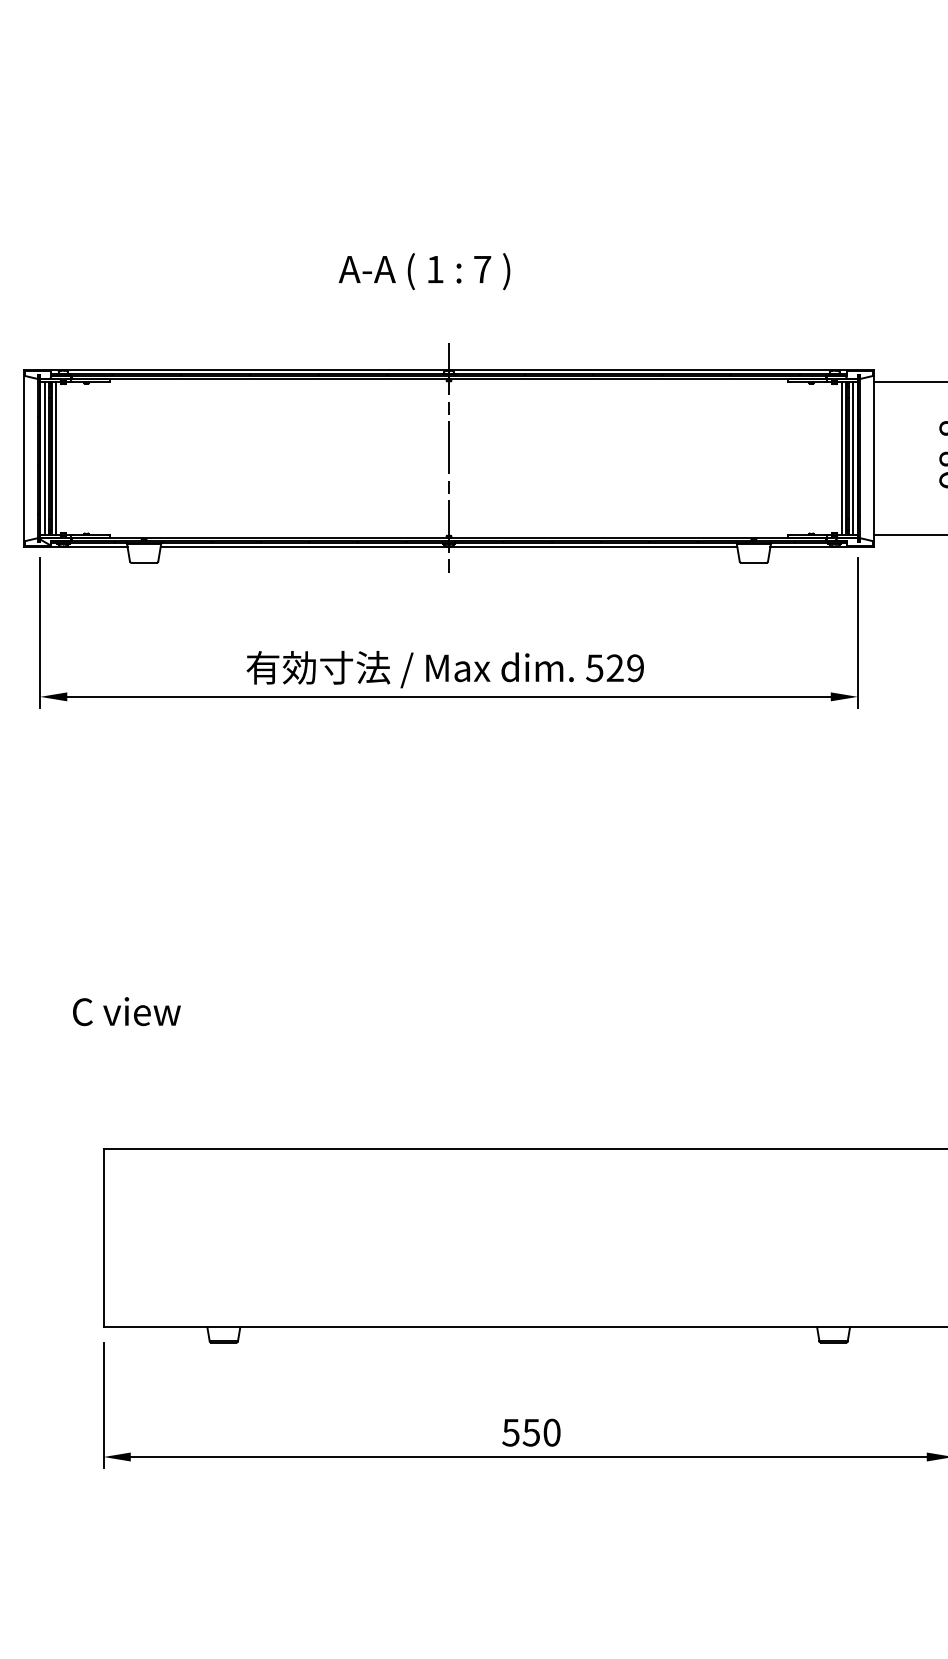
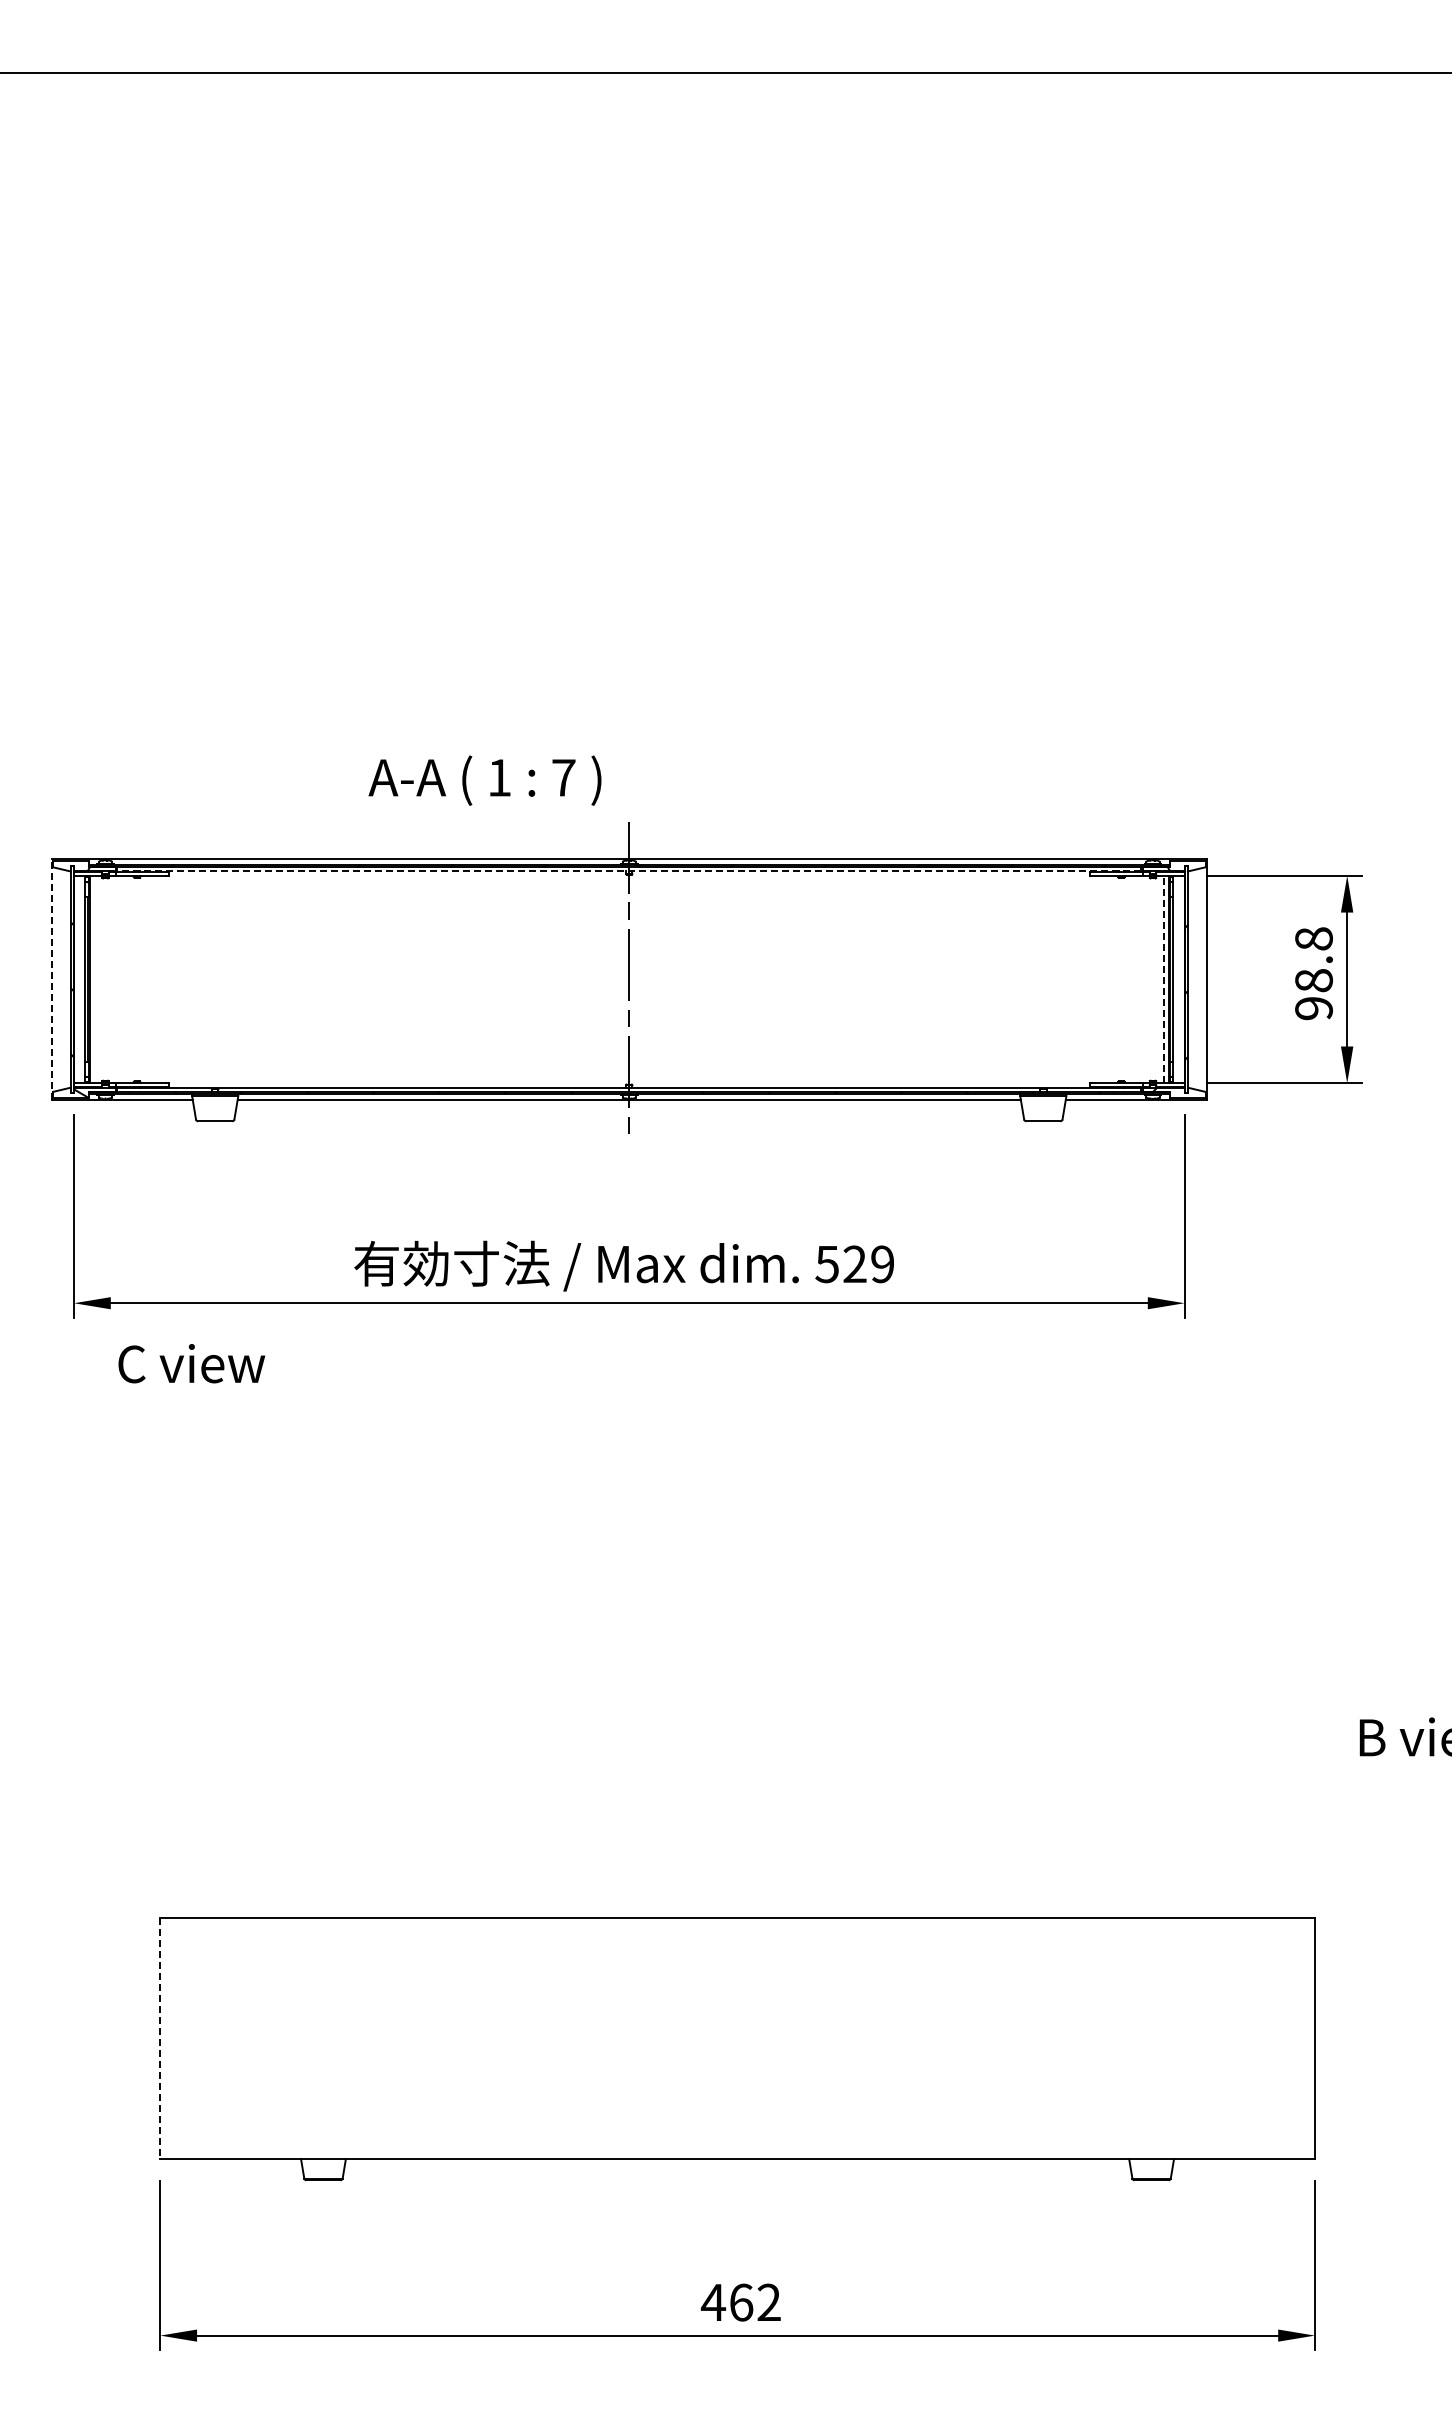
text: (424, 271) -> (484, 780), moved
line: (448, 378) -> (628, 871), solid -> dashed
line: (24, 458) -> (52, 979), solid -> dashed
line: (44, 458) -> (80, 979), removed
line: (55, 458) -> (95, 979), removed
line: (842, 458) -> (1163, 979), solid -> dashed
line: (853, 458) -> (1178, 979), removed
text: (126, 1011) -> (191, 1363), moved
line: (103, 1238) -> (160, 2038), solid -> dashed
text: (530, 1432) -> (740, 2302), 550 -> 462

